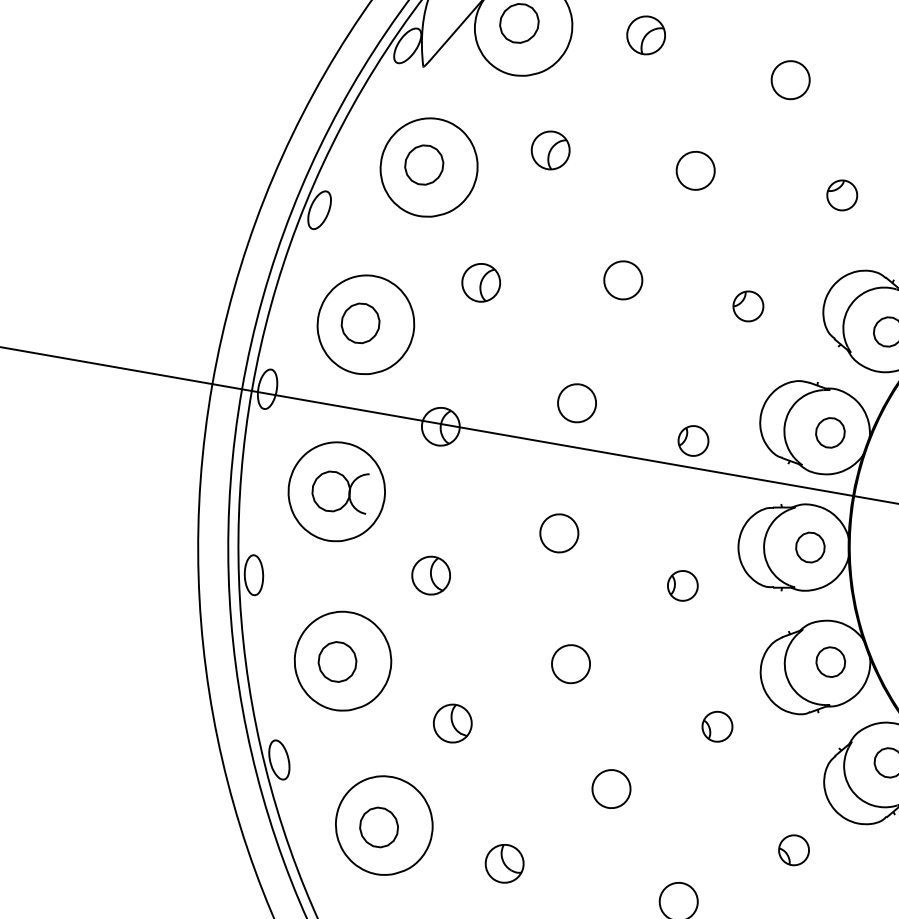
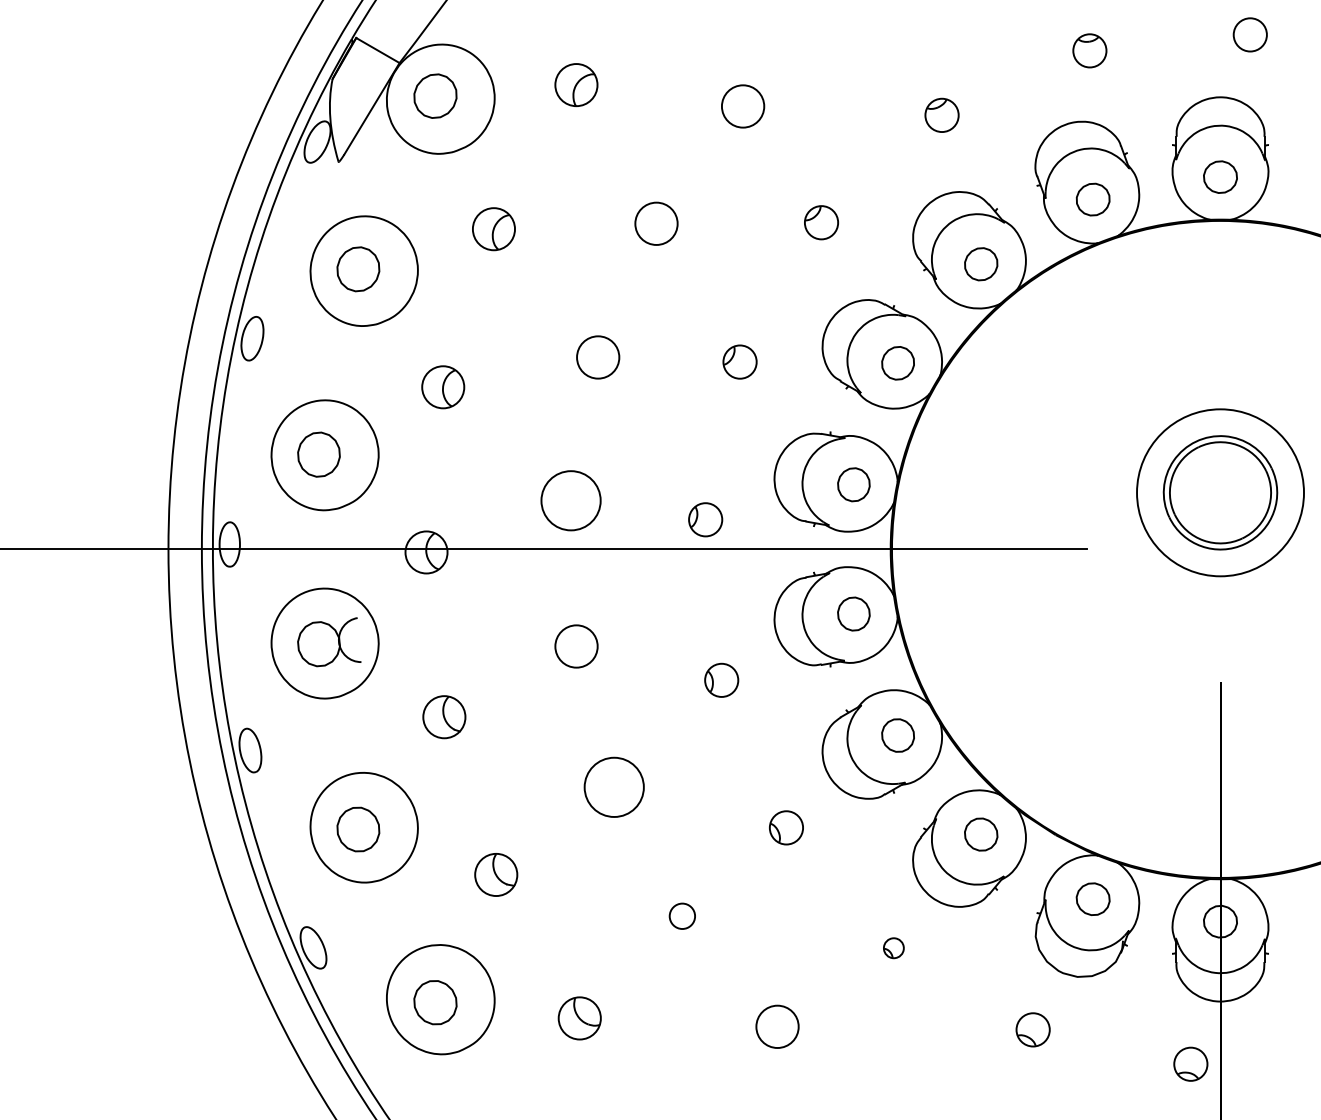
circle: (576, 402) -> (570, 500), size x1.4
circle: (571, 664) -> (614, 787), size x1.4
circle: (611, 789) -> (682, 916), size x0.6
part: (793, 849) -> (893, 947), size x0.6

